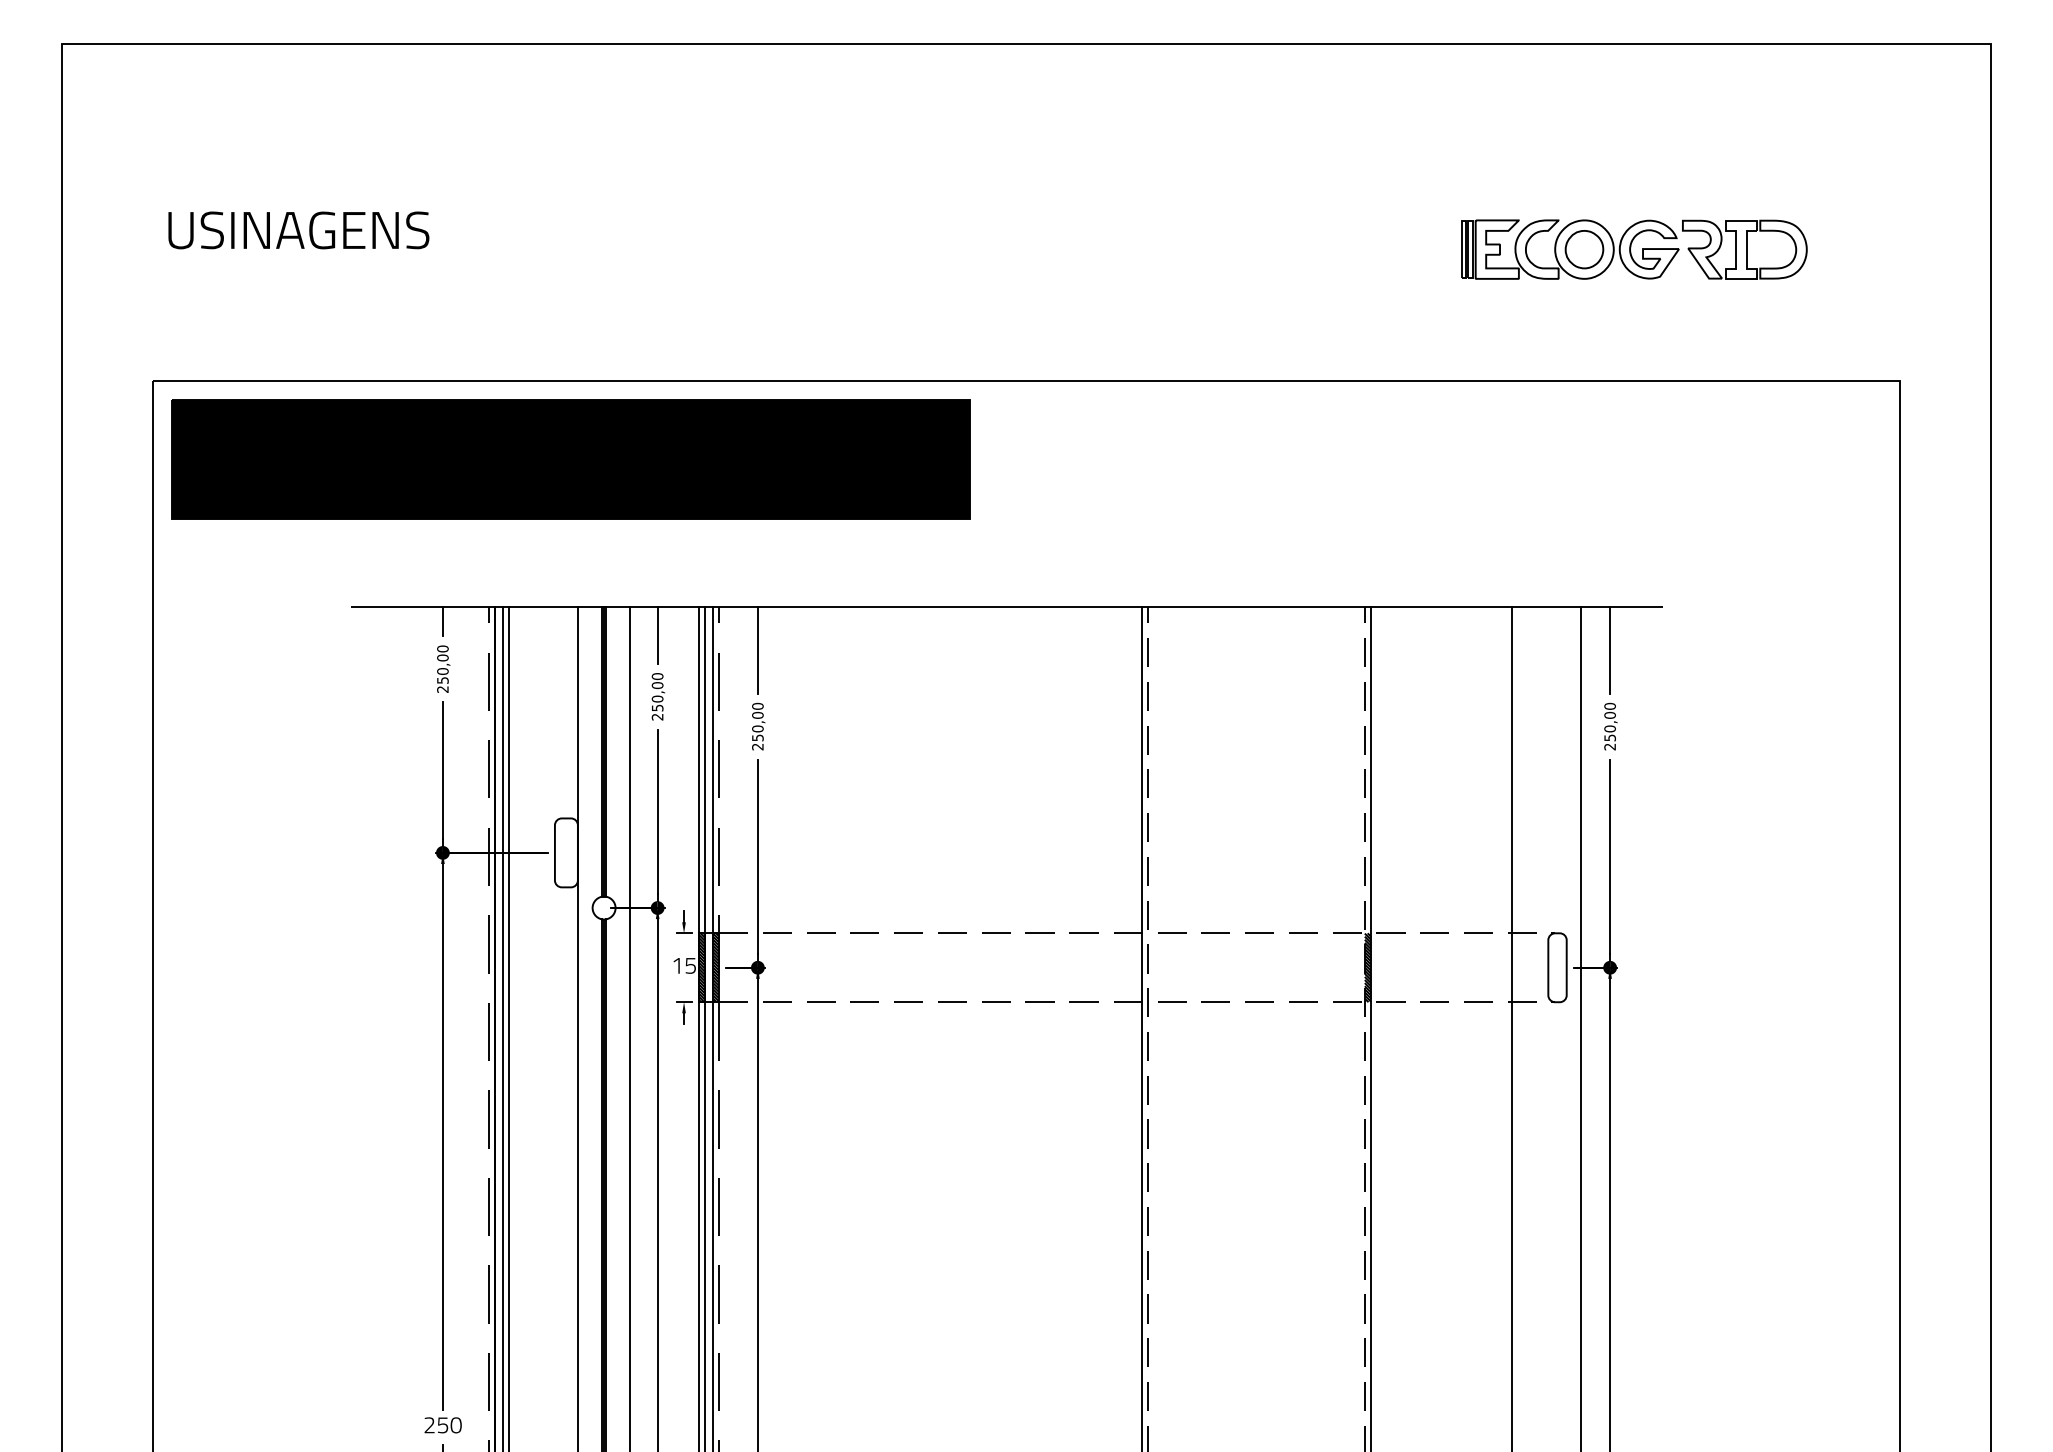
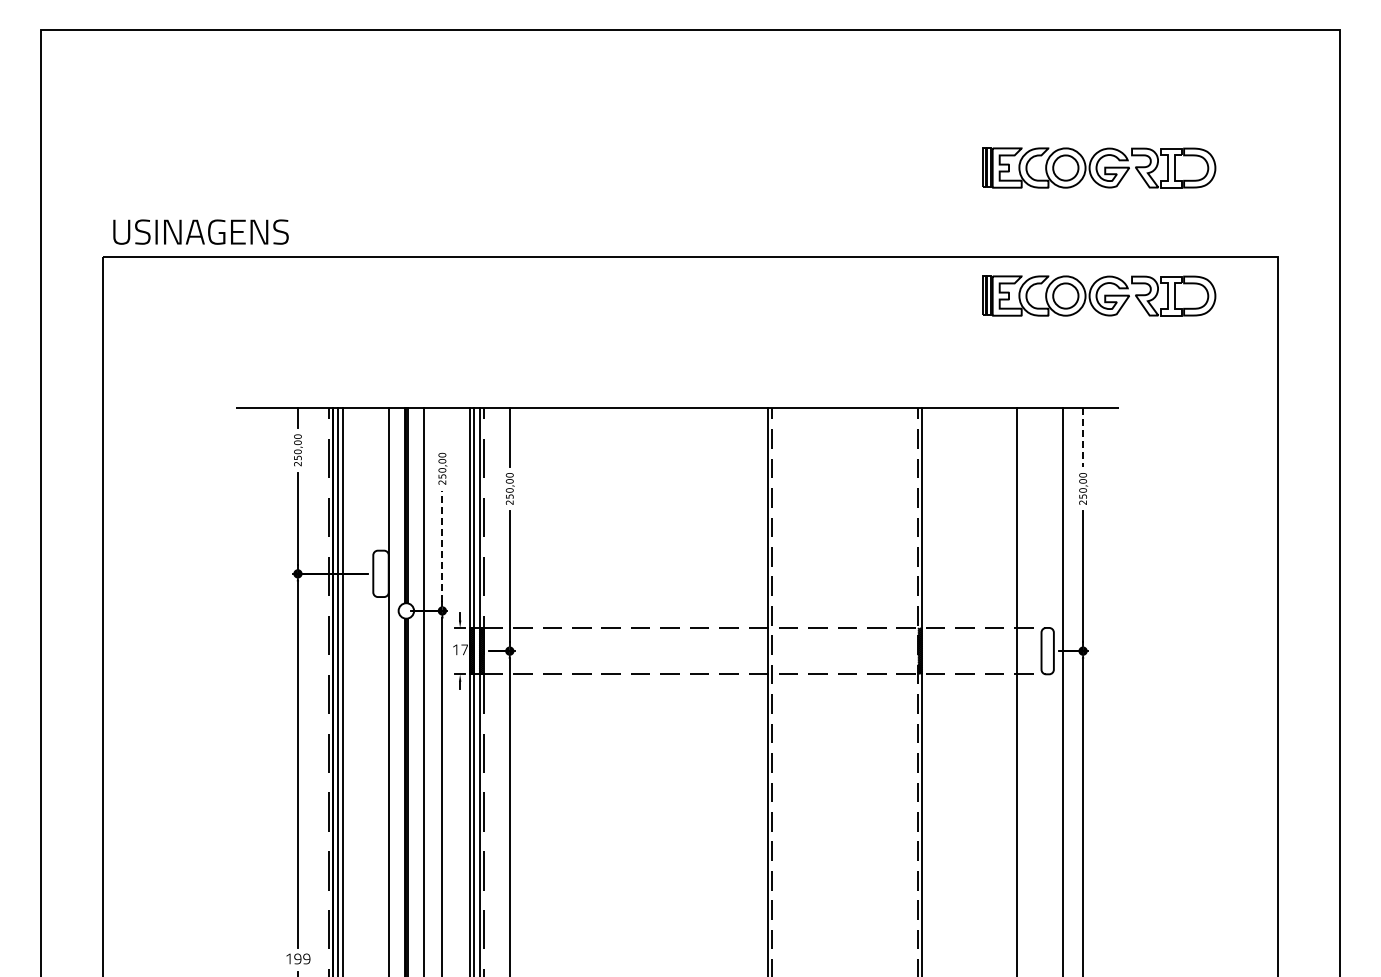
text: (298, 229) -> (200, 231), moved
part: (1634, 439) -> (1099, 295), added
part: (571, 458) -> (384, 308), removed
line: (657, 635) -> (442, 427), removed
line: (1610, 651) -> (1083, 438), solid -> dashed
line: (657, 810) -> (442, 545), solid -> dashed
text: (690, 966) -> (464, 650), 15 -> 17
text: (442, 1424) -> (297, 958), 250 -> 199

